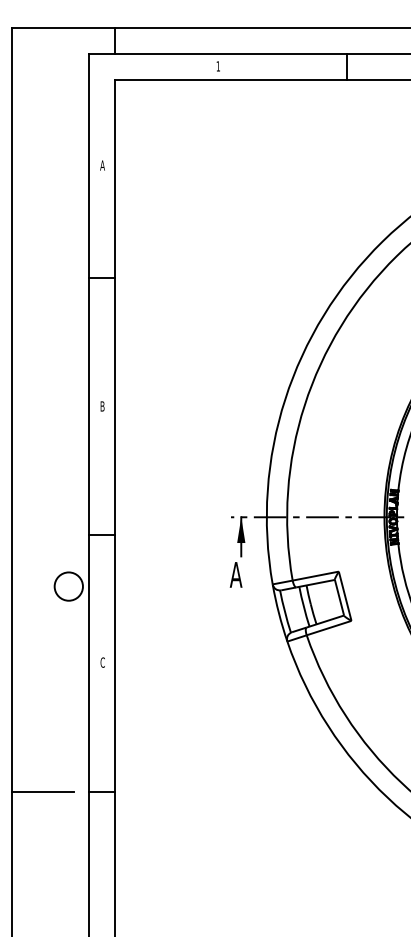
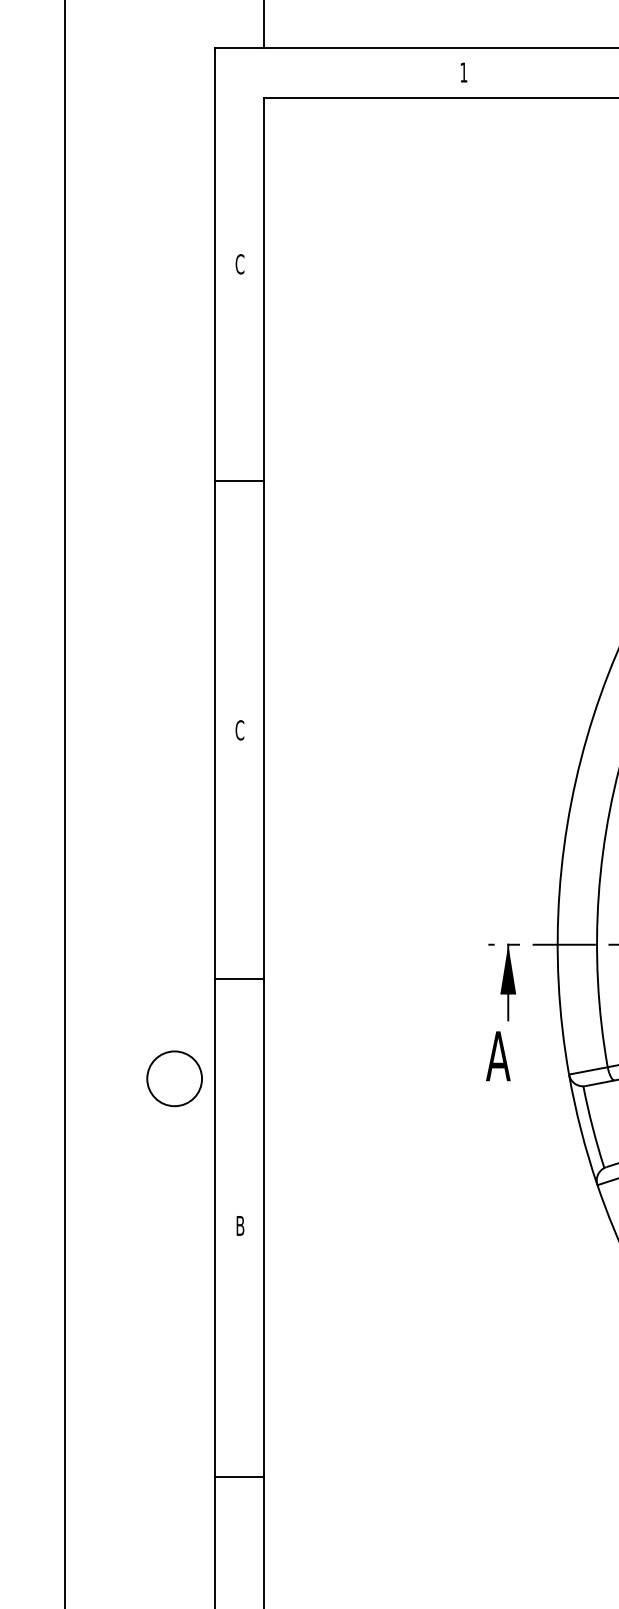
text: (102, 165) -> (239, 264), A -> C
text: (102, 406) -> (239, 730), B -> C
text: (102, 662) -> (239, 1225), C -> B
line: (42, 792) -> (123, 1477), removed

